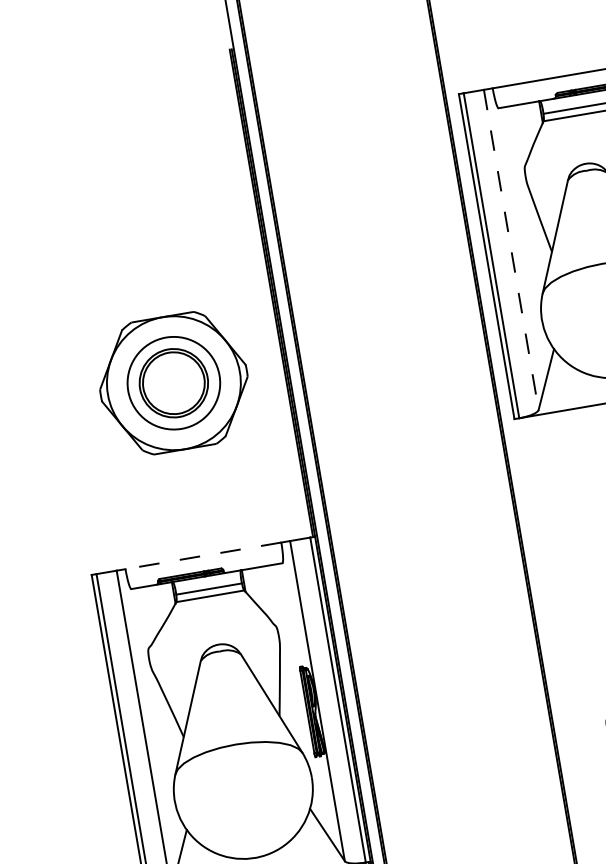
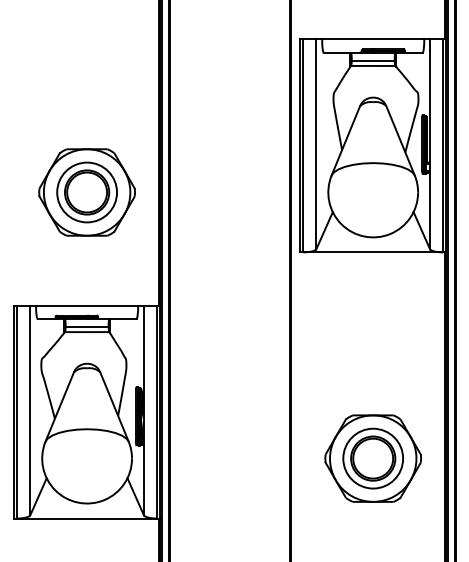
line: (511, 250) -> (316, 144), dashed -> solid
line: (202, 555) -> (86, 305), dashed -> solid

